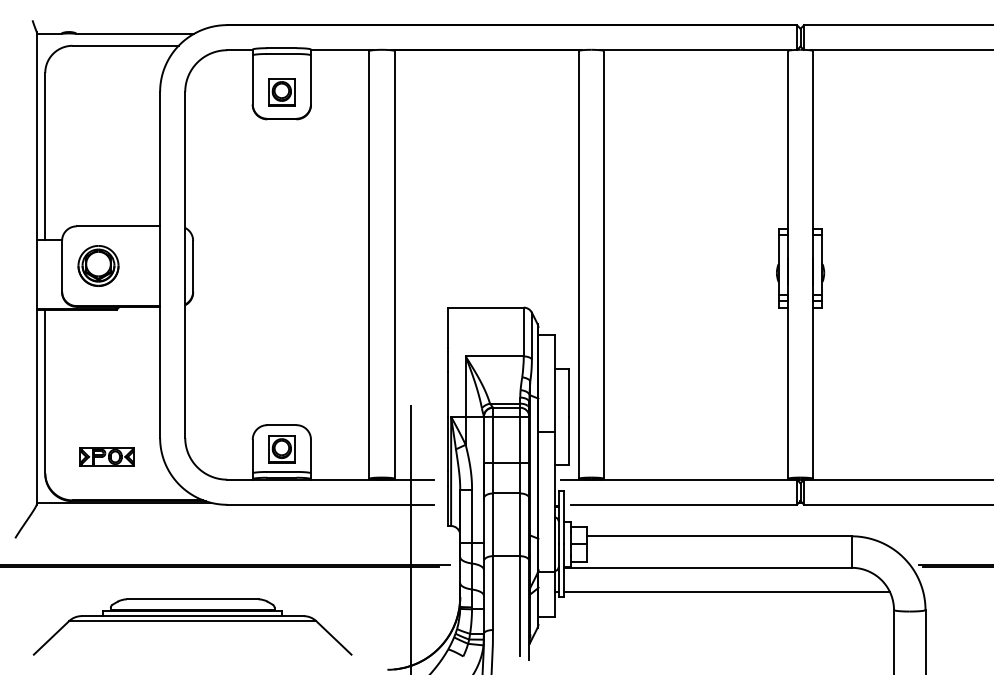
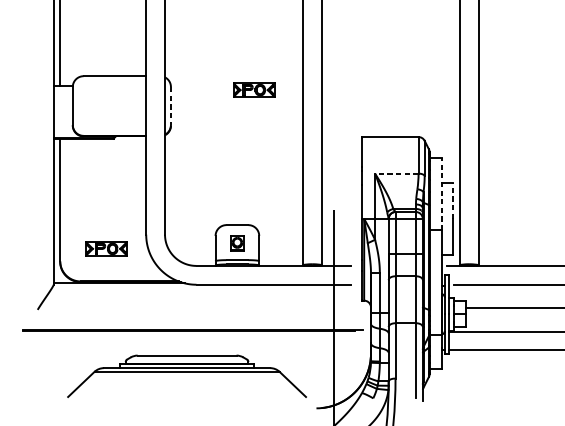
part: (303, 244) -> (253, 89), added
part: (98, 265) -> (100, 105), removed
line: (193, 266) -> (171, 106), solid -> dashed
line: (494, 356) -> (396, 173), solid -> dashed
line: (554, 383) -> (441, 193), solid -> dashed
line: (569, 392) -> (452, 200), solid -> dashed
part: (281, 449) -> (237, 243), size x0.7
part: (192, 626) -> (186, 375), moved

